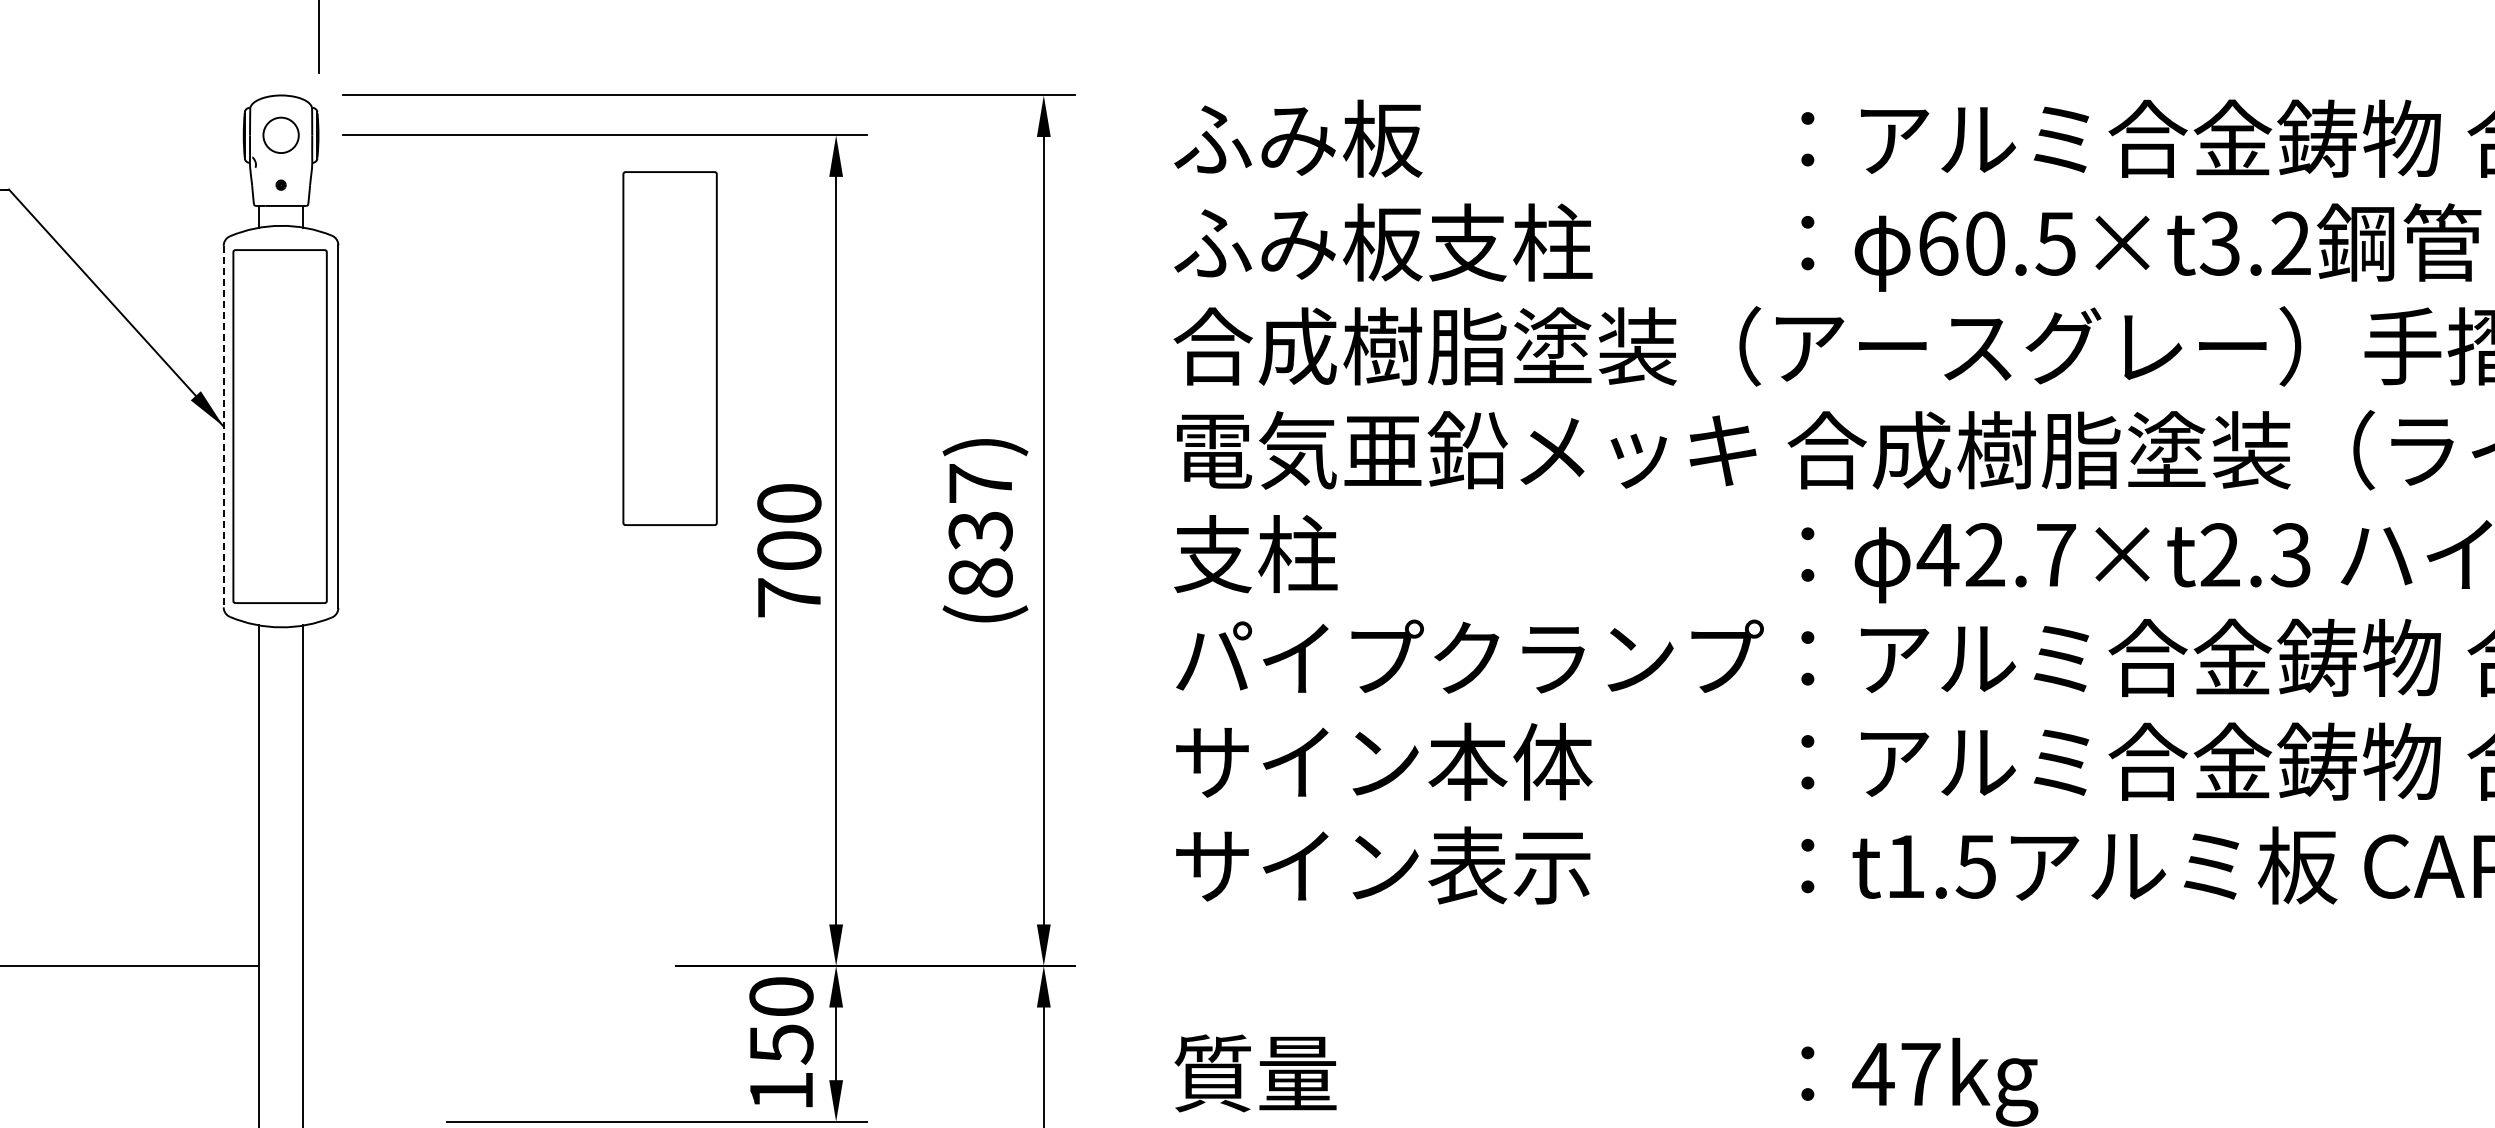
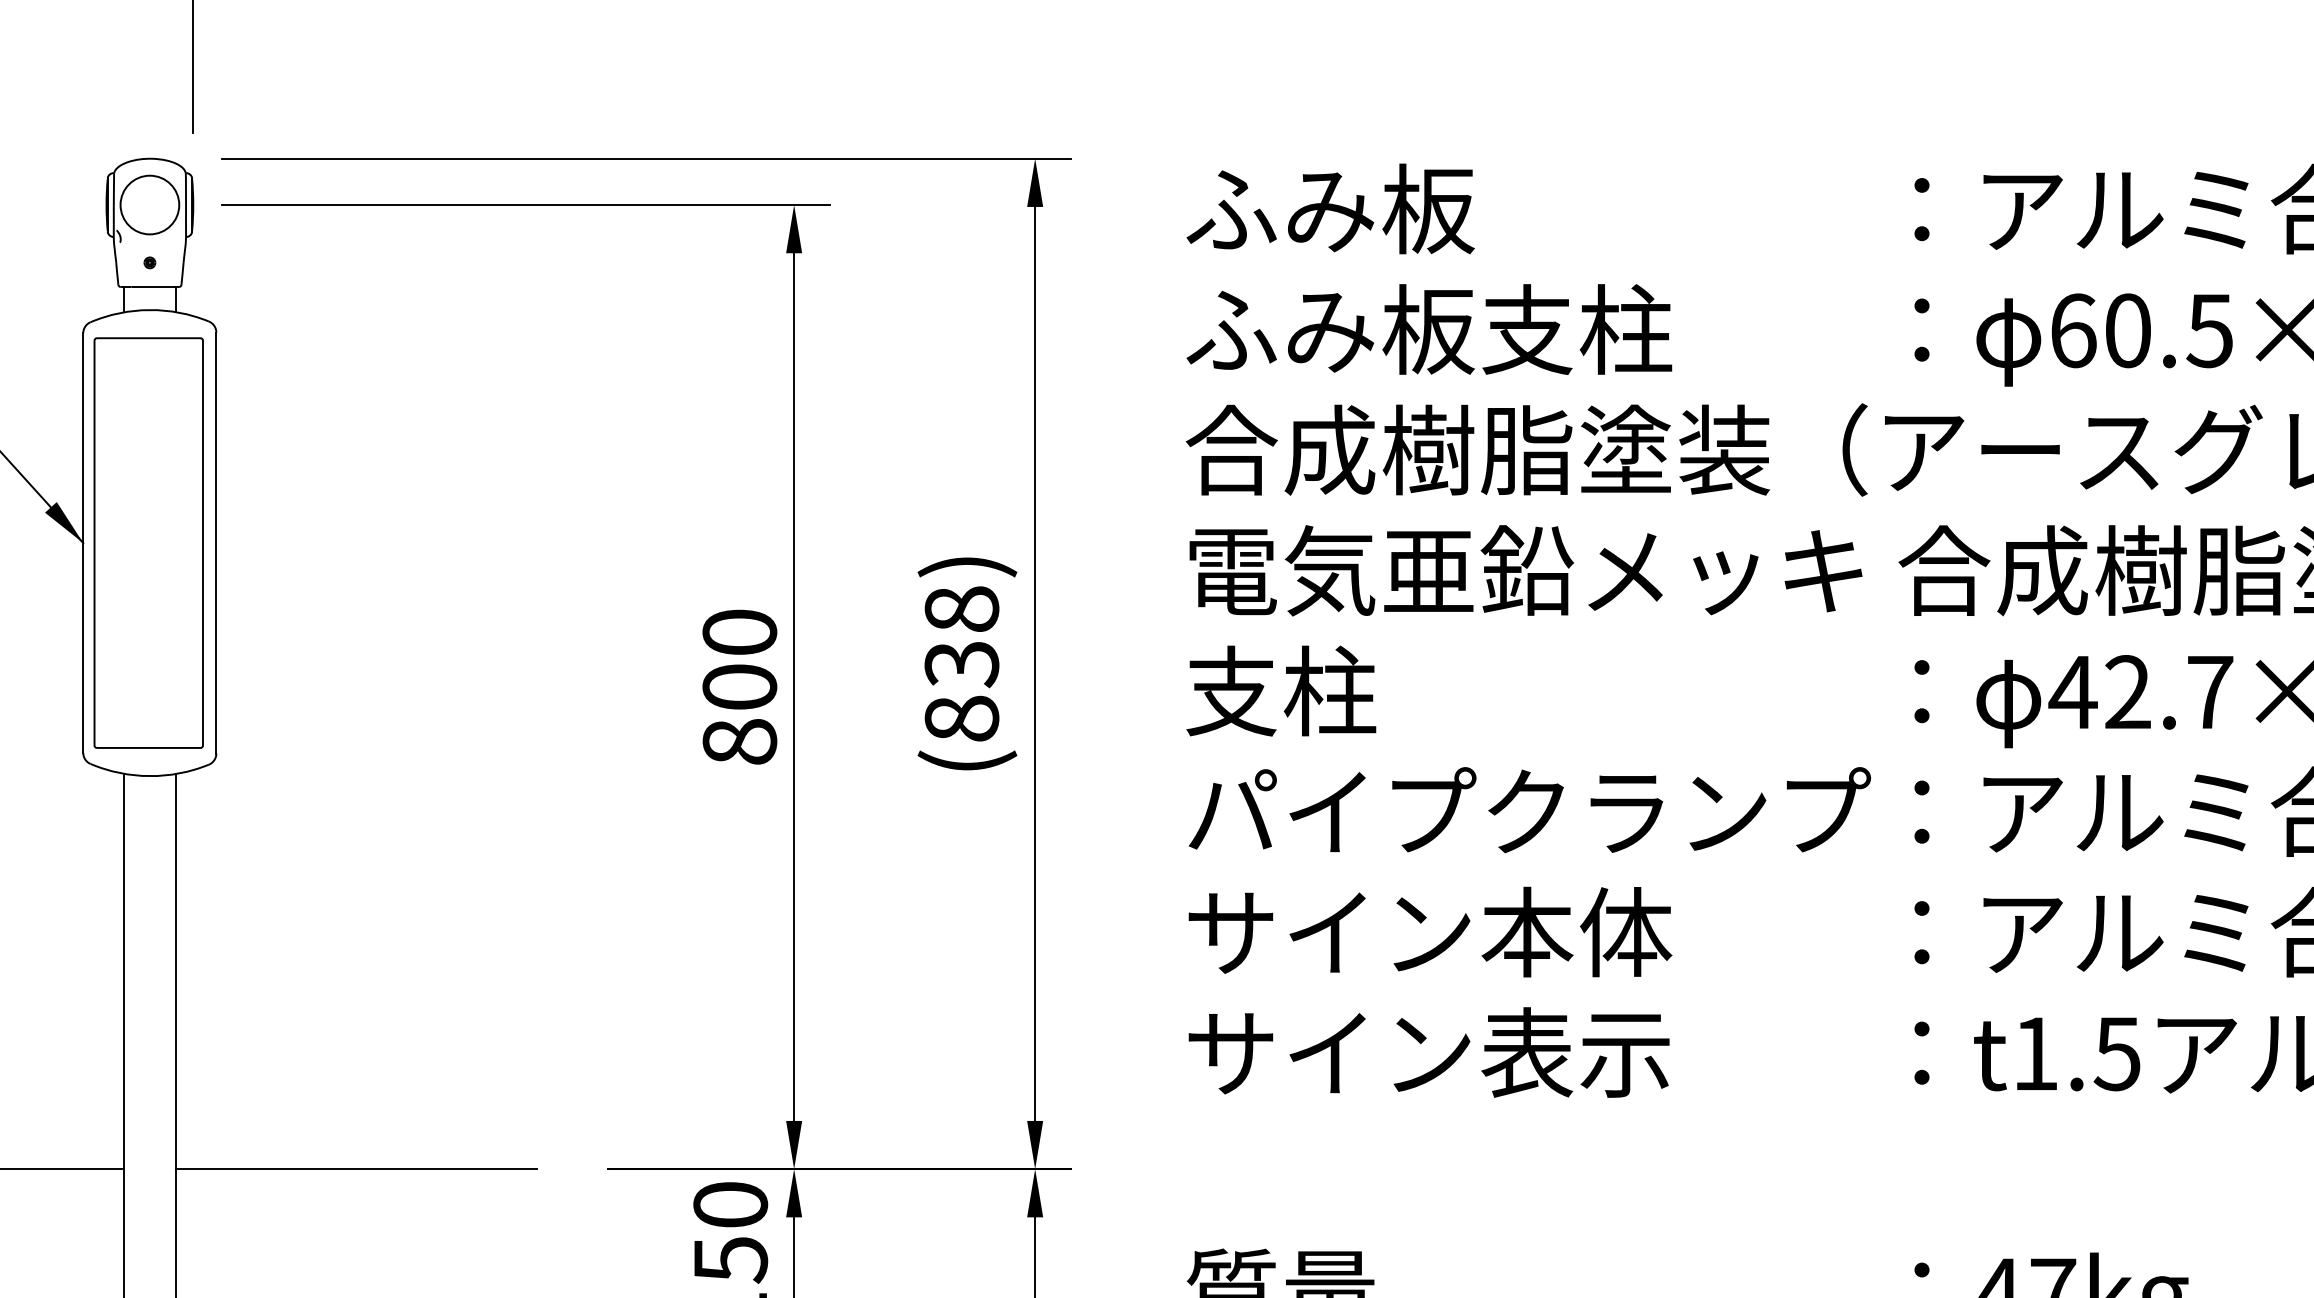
circle: (280, 135) -> (149, 205), size x1.43
part: (669, 348) -> (600, 452), removed
line: (223, 426) -> (83, 542), dashed -> solid
text: (980, 483) -> (961, 609), (837) -> (838)
text: (789, 597) -> (739, 741), 700 -> 800
line: (458, 965) -> (355, 1168), added

